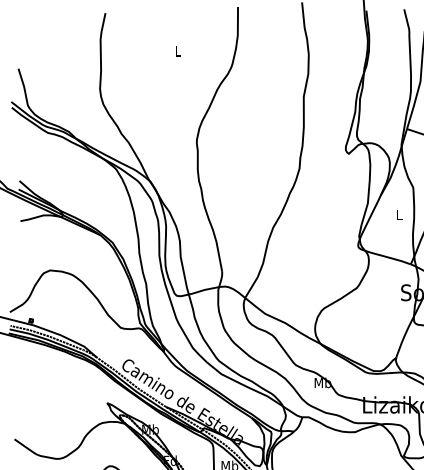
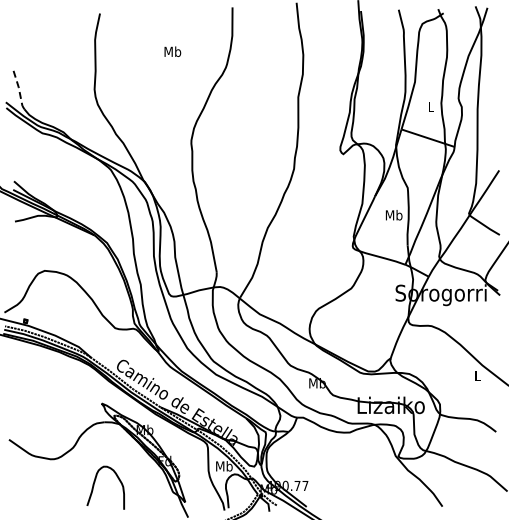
text: (177, 51) -> (172, 51), L -> Mb
line: (24, 89) -> (19, 89), solid -> dashed
text: (398, 215) -> (393, 215), L -> Mb

